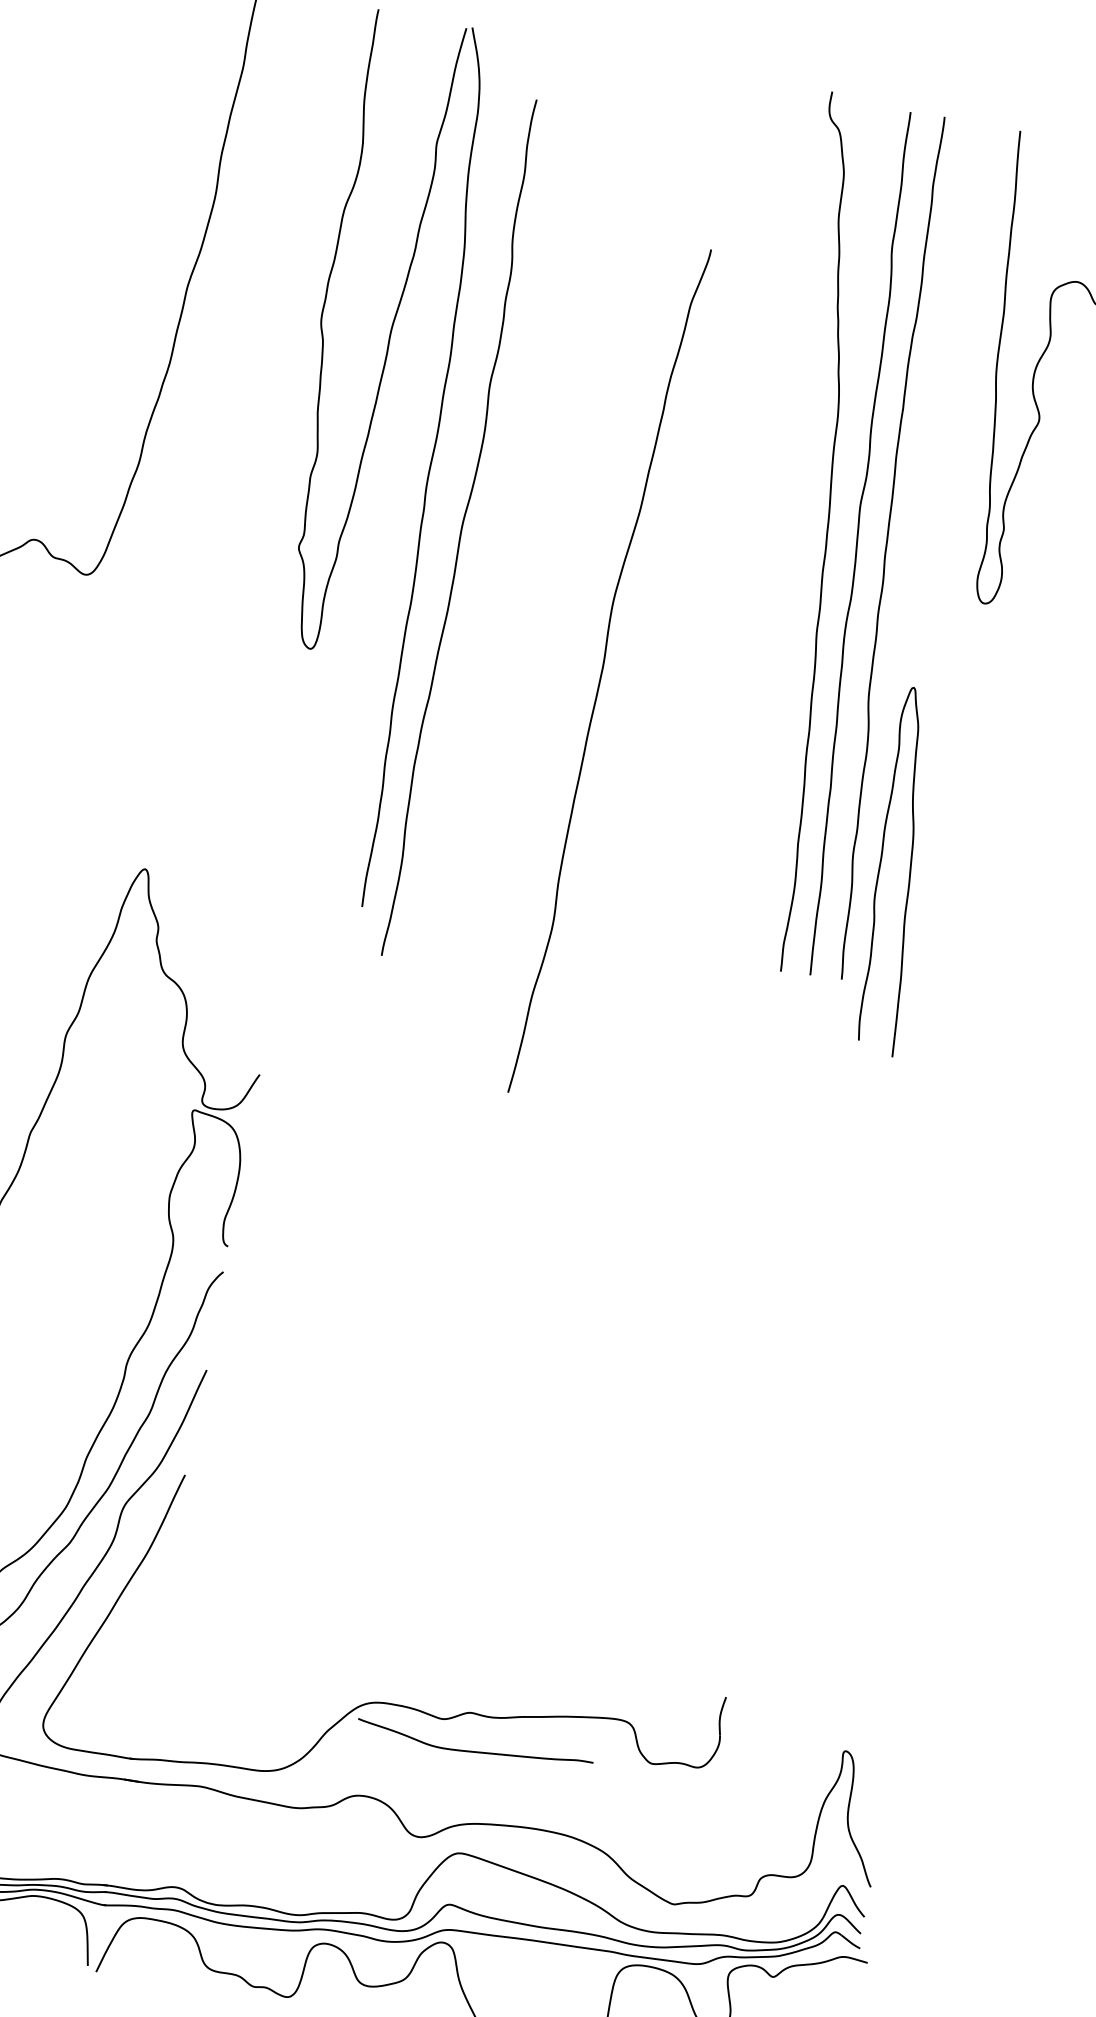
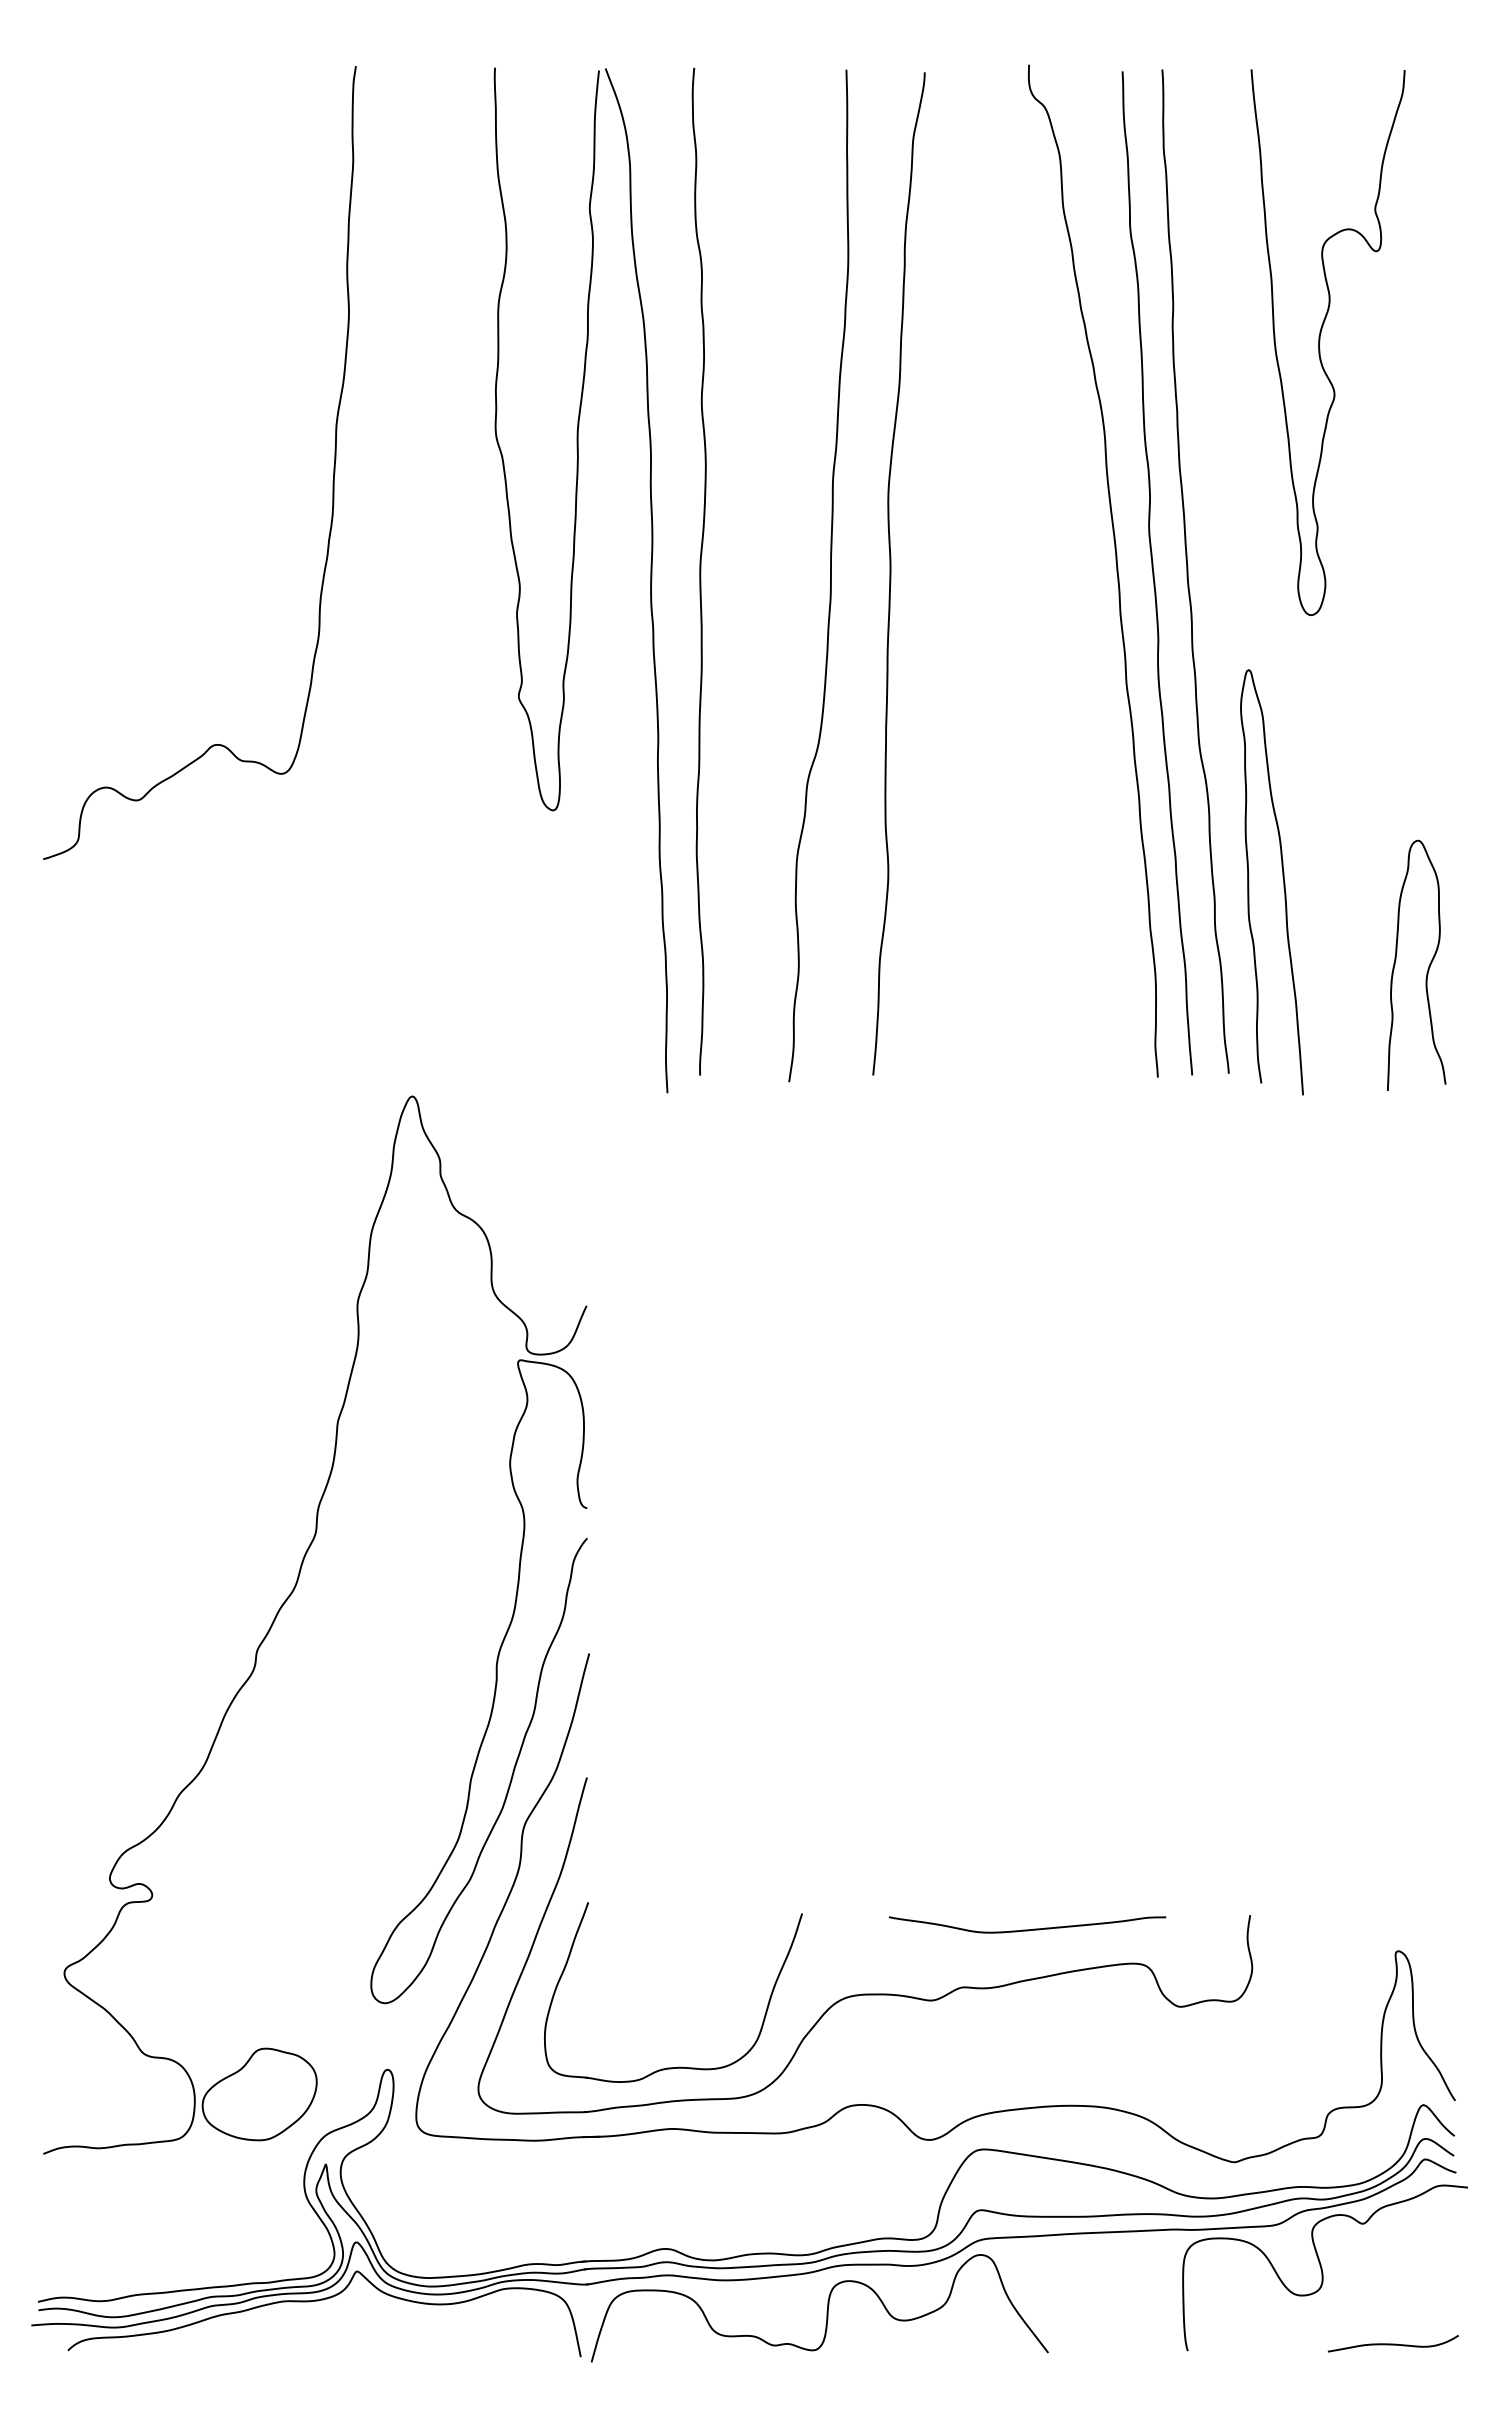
curve: (582, 493) -> (830, 575), added
curve: (461, 527) -> (699, 571), moved
curve: (603, 669) -> (891, 573), moved
curve: (909, 873) -> (1283, 882), moved
curve: (1026, 922) -> (1427, 969), added
part: (216, 1734) -> (678, 2066), added
curve: (473, 1751) -> (1027, 1929), moved

